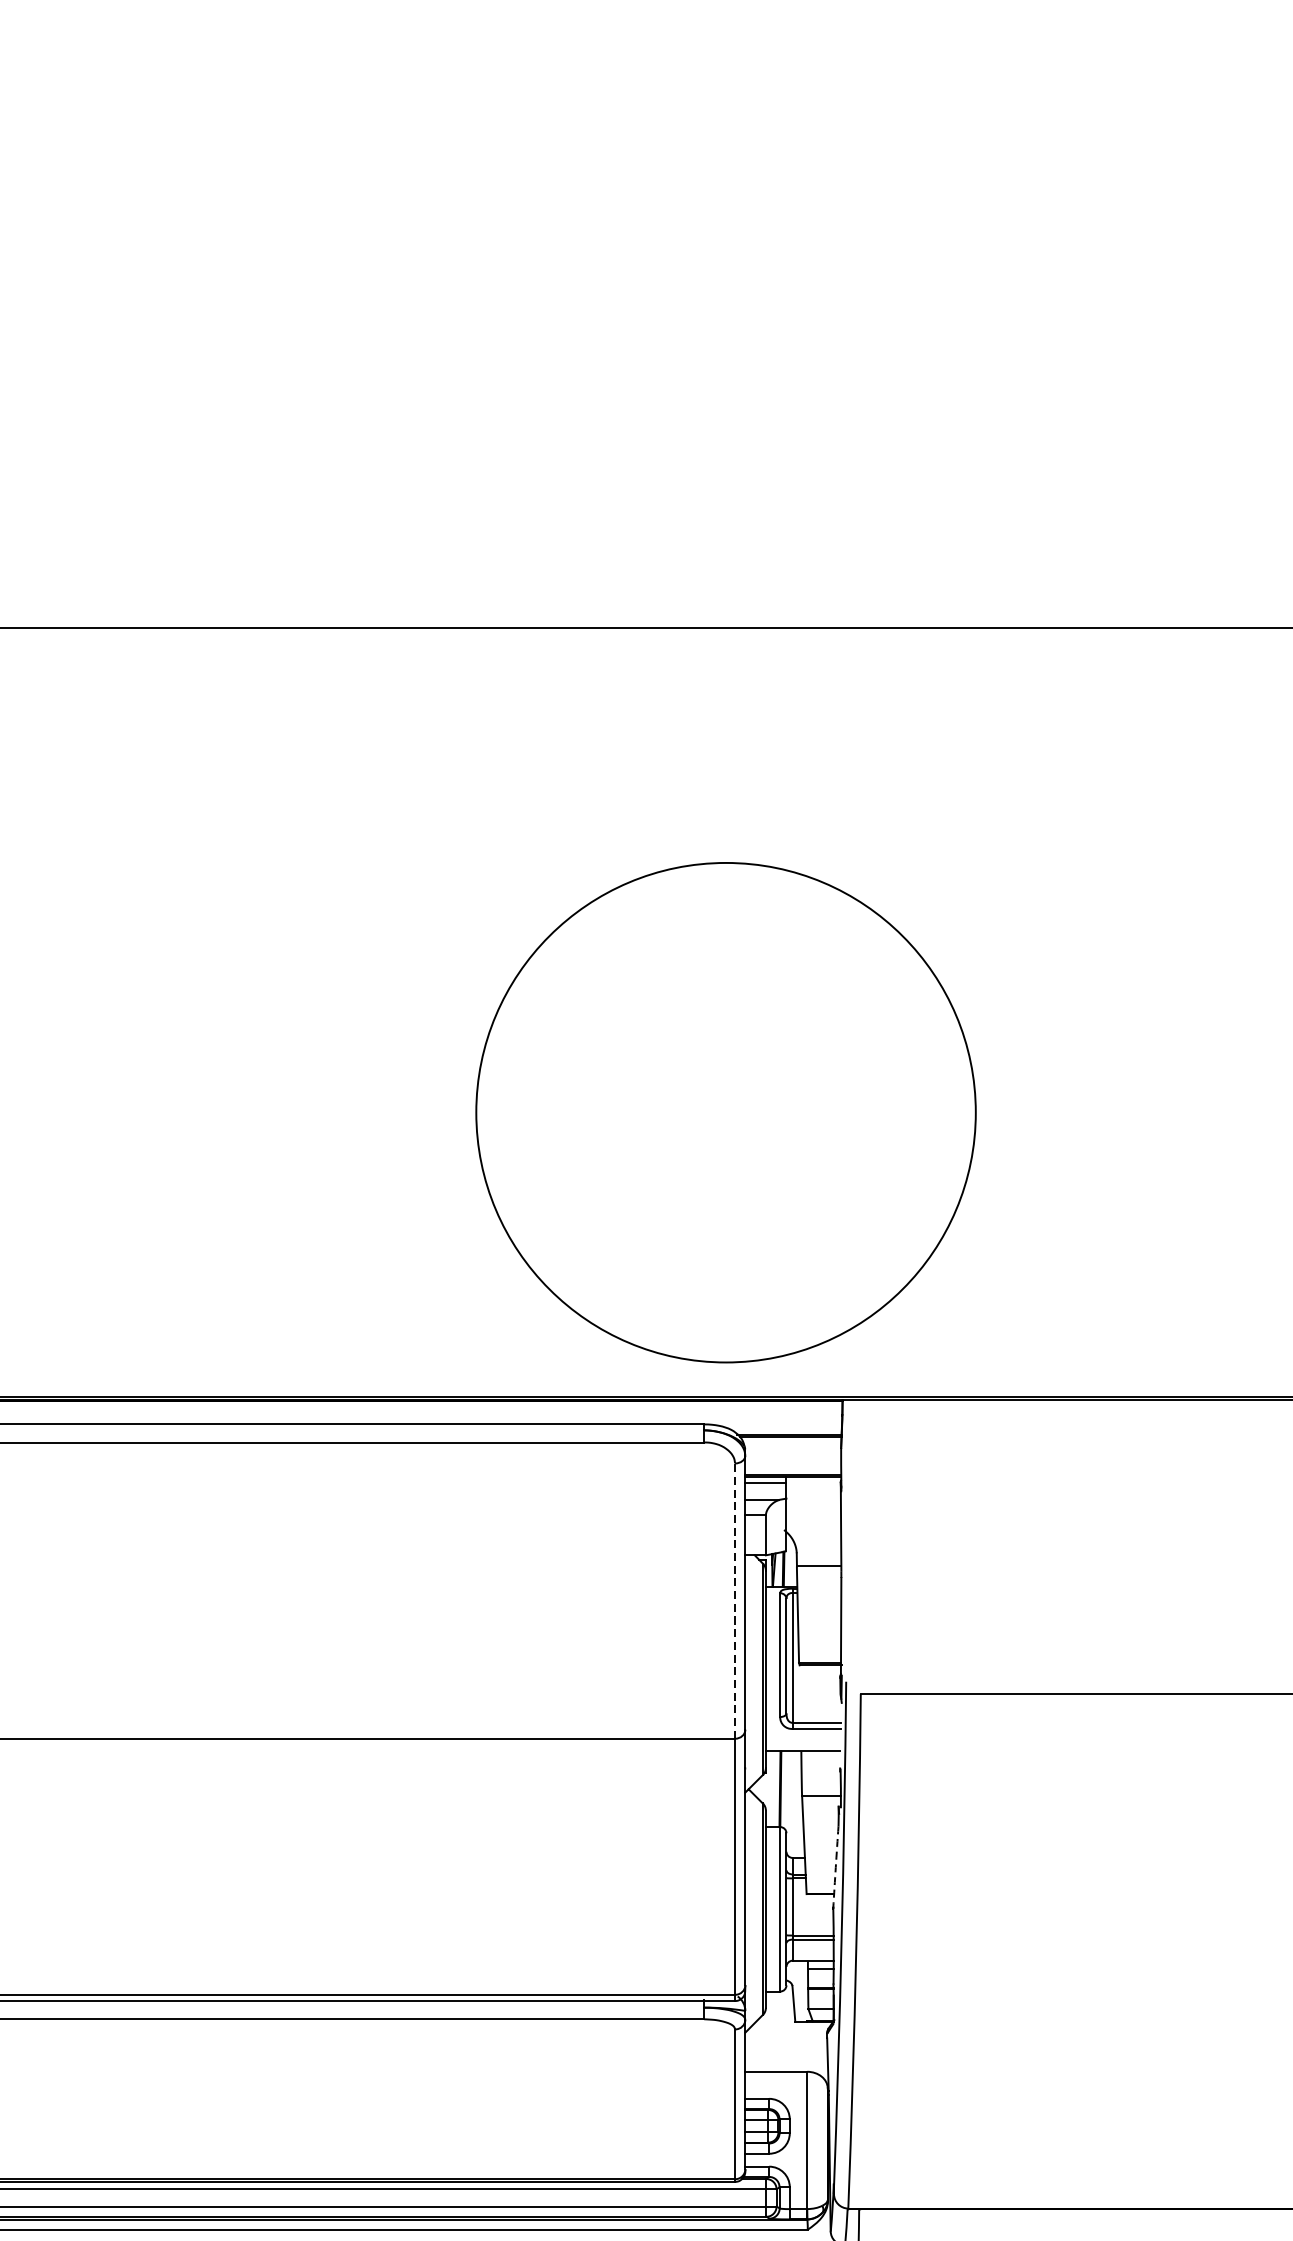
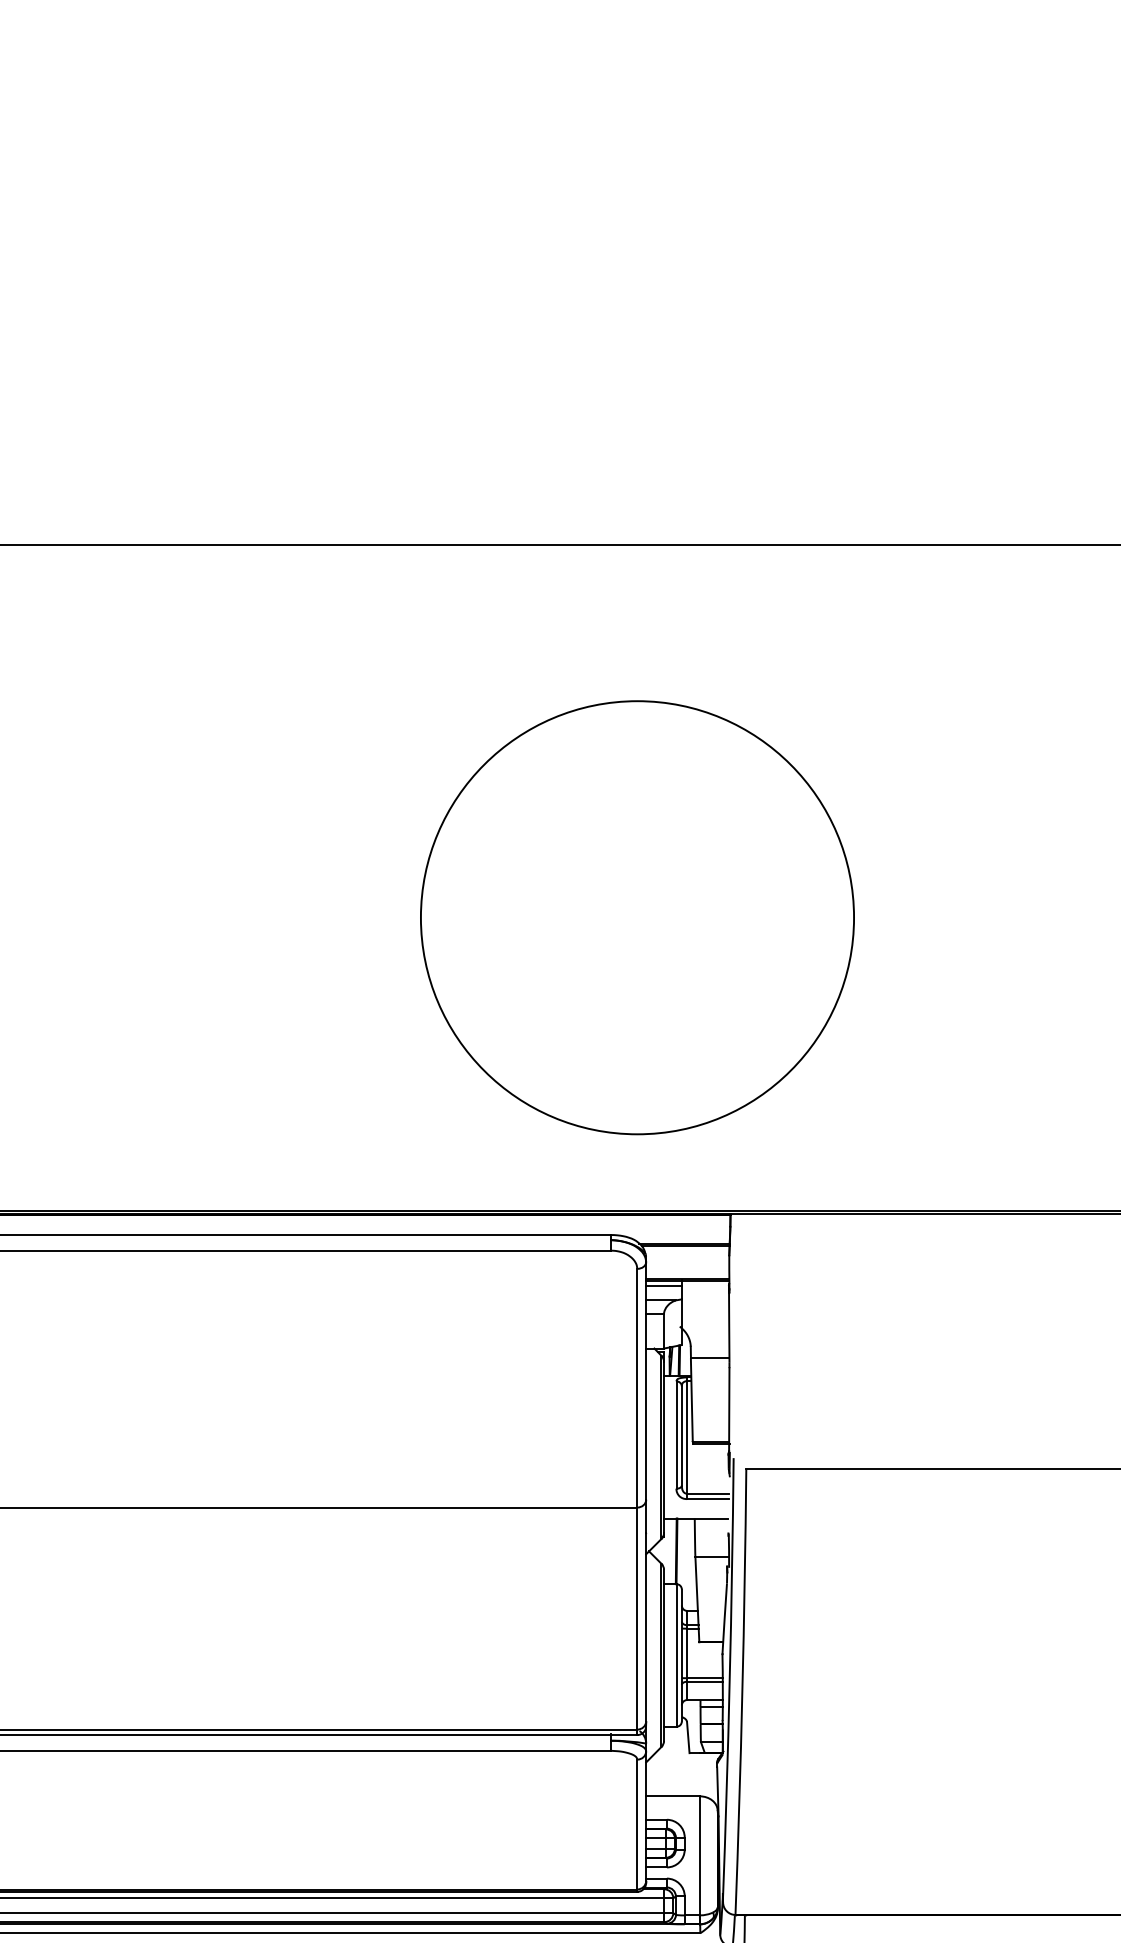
circle: (726, 1112) -> (637, 917), moved
line: (735, 1600) -> (637, 1387), dashed -> solid
arc: (835, 1867) -> (724, 1619), dashed -> solid

